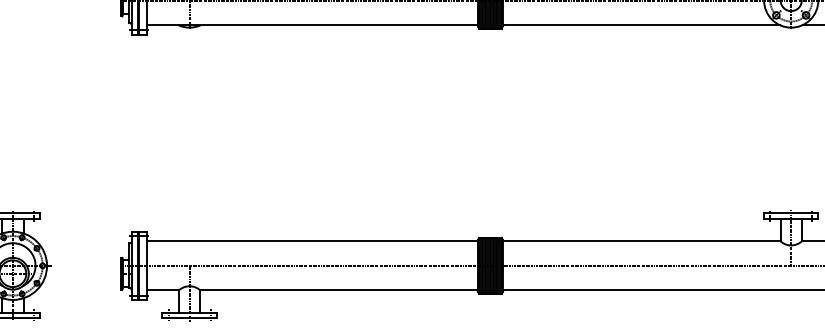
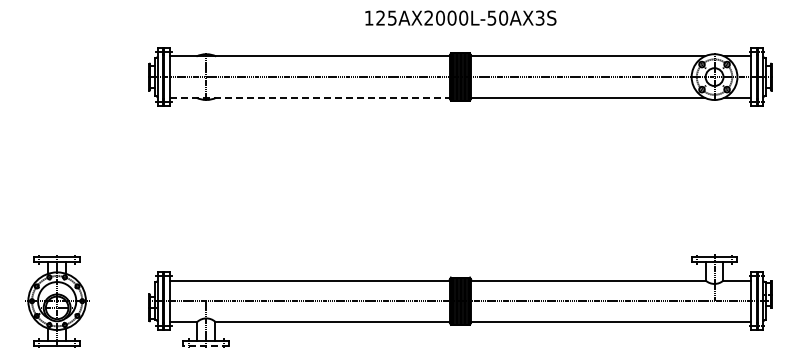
line: (312, 24) -> (310, 97), solid -> dashed
line: (189, 318) -> (206, 345), solid -> dashed

